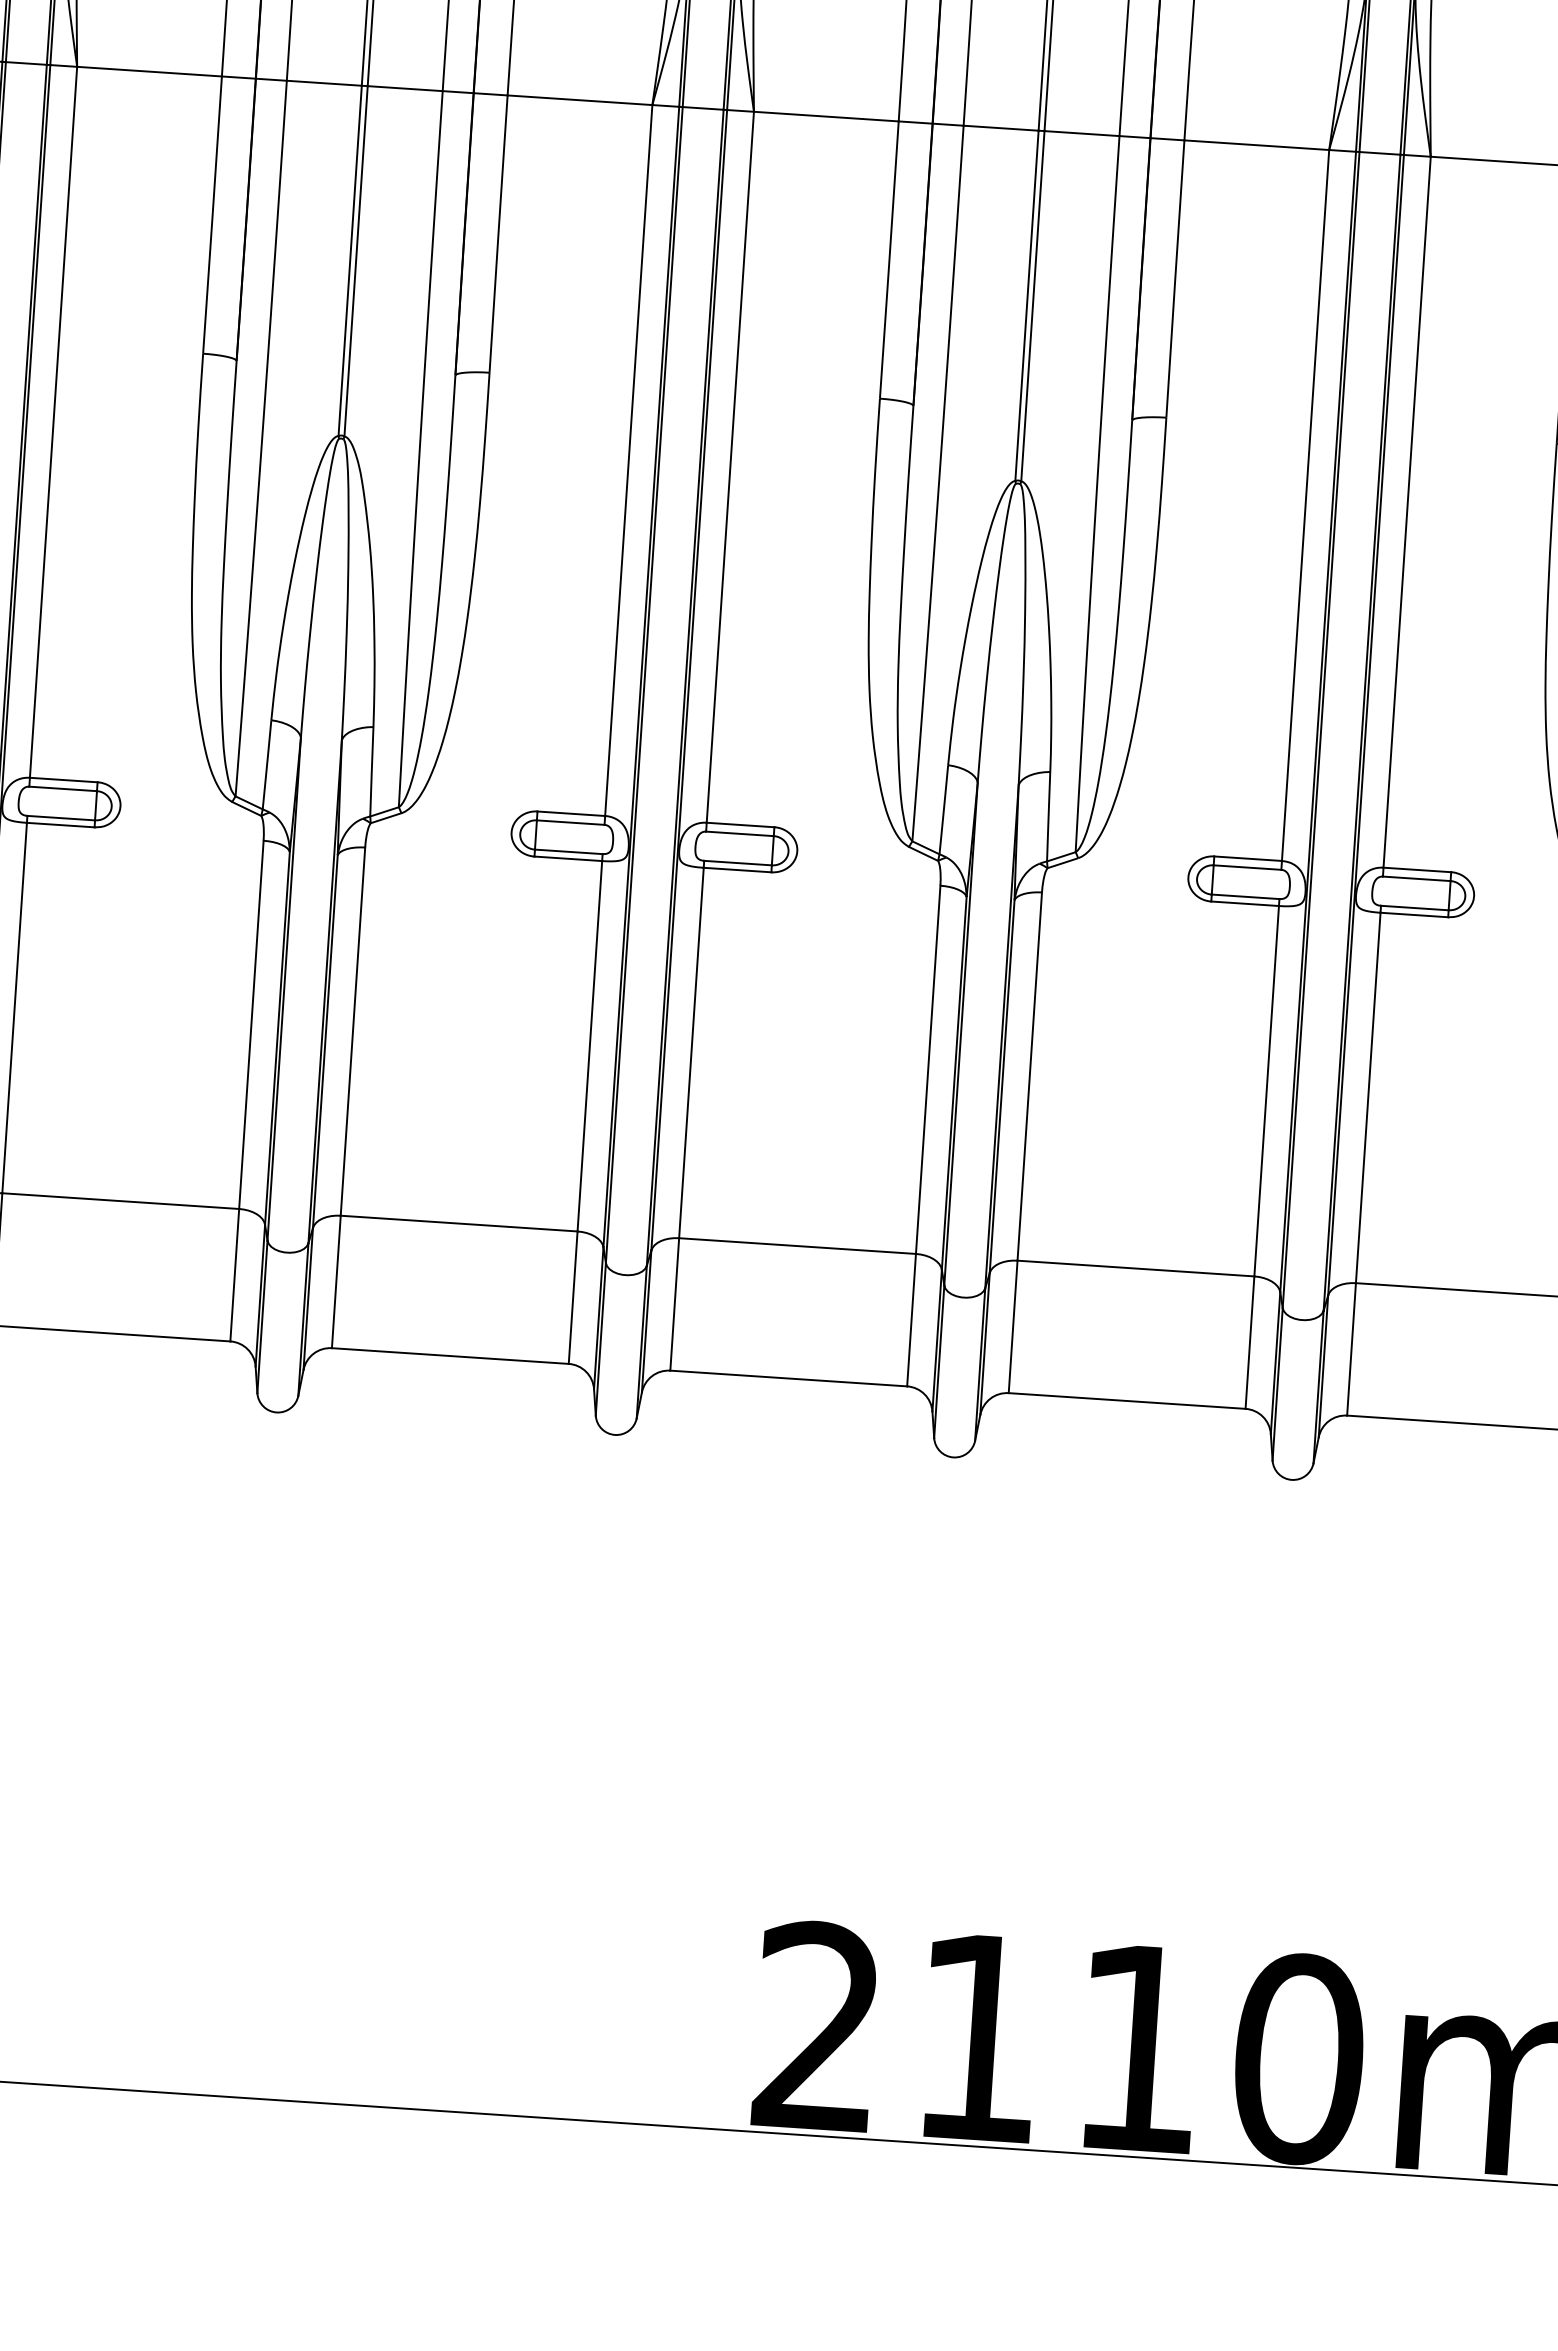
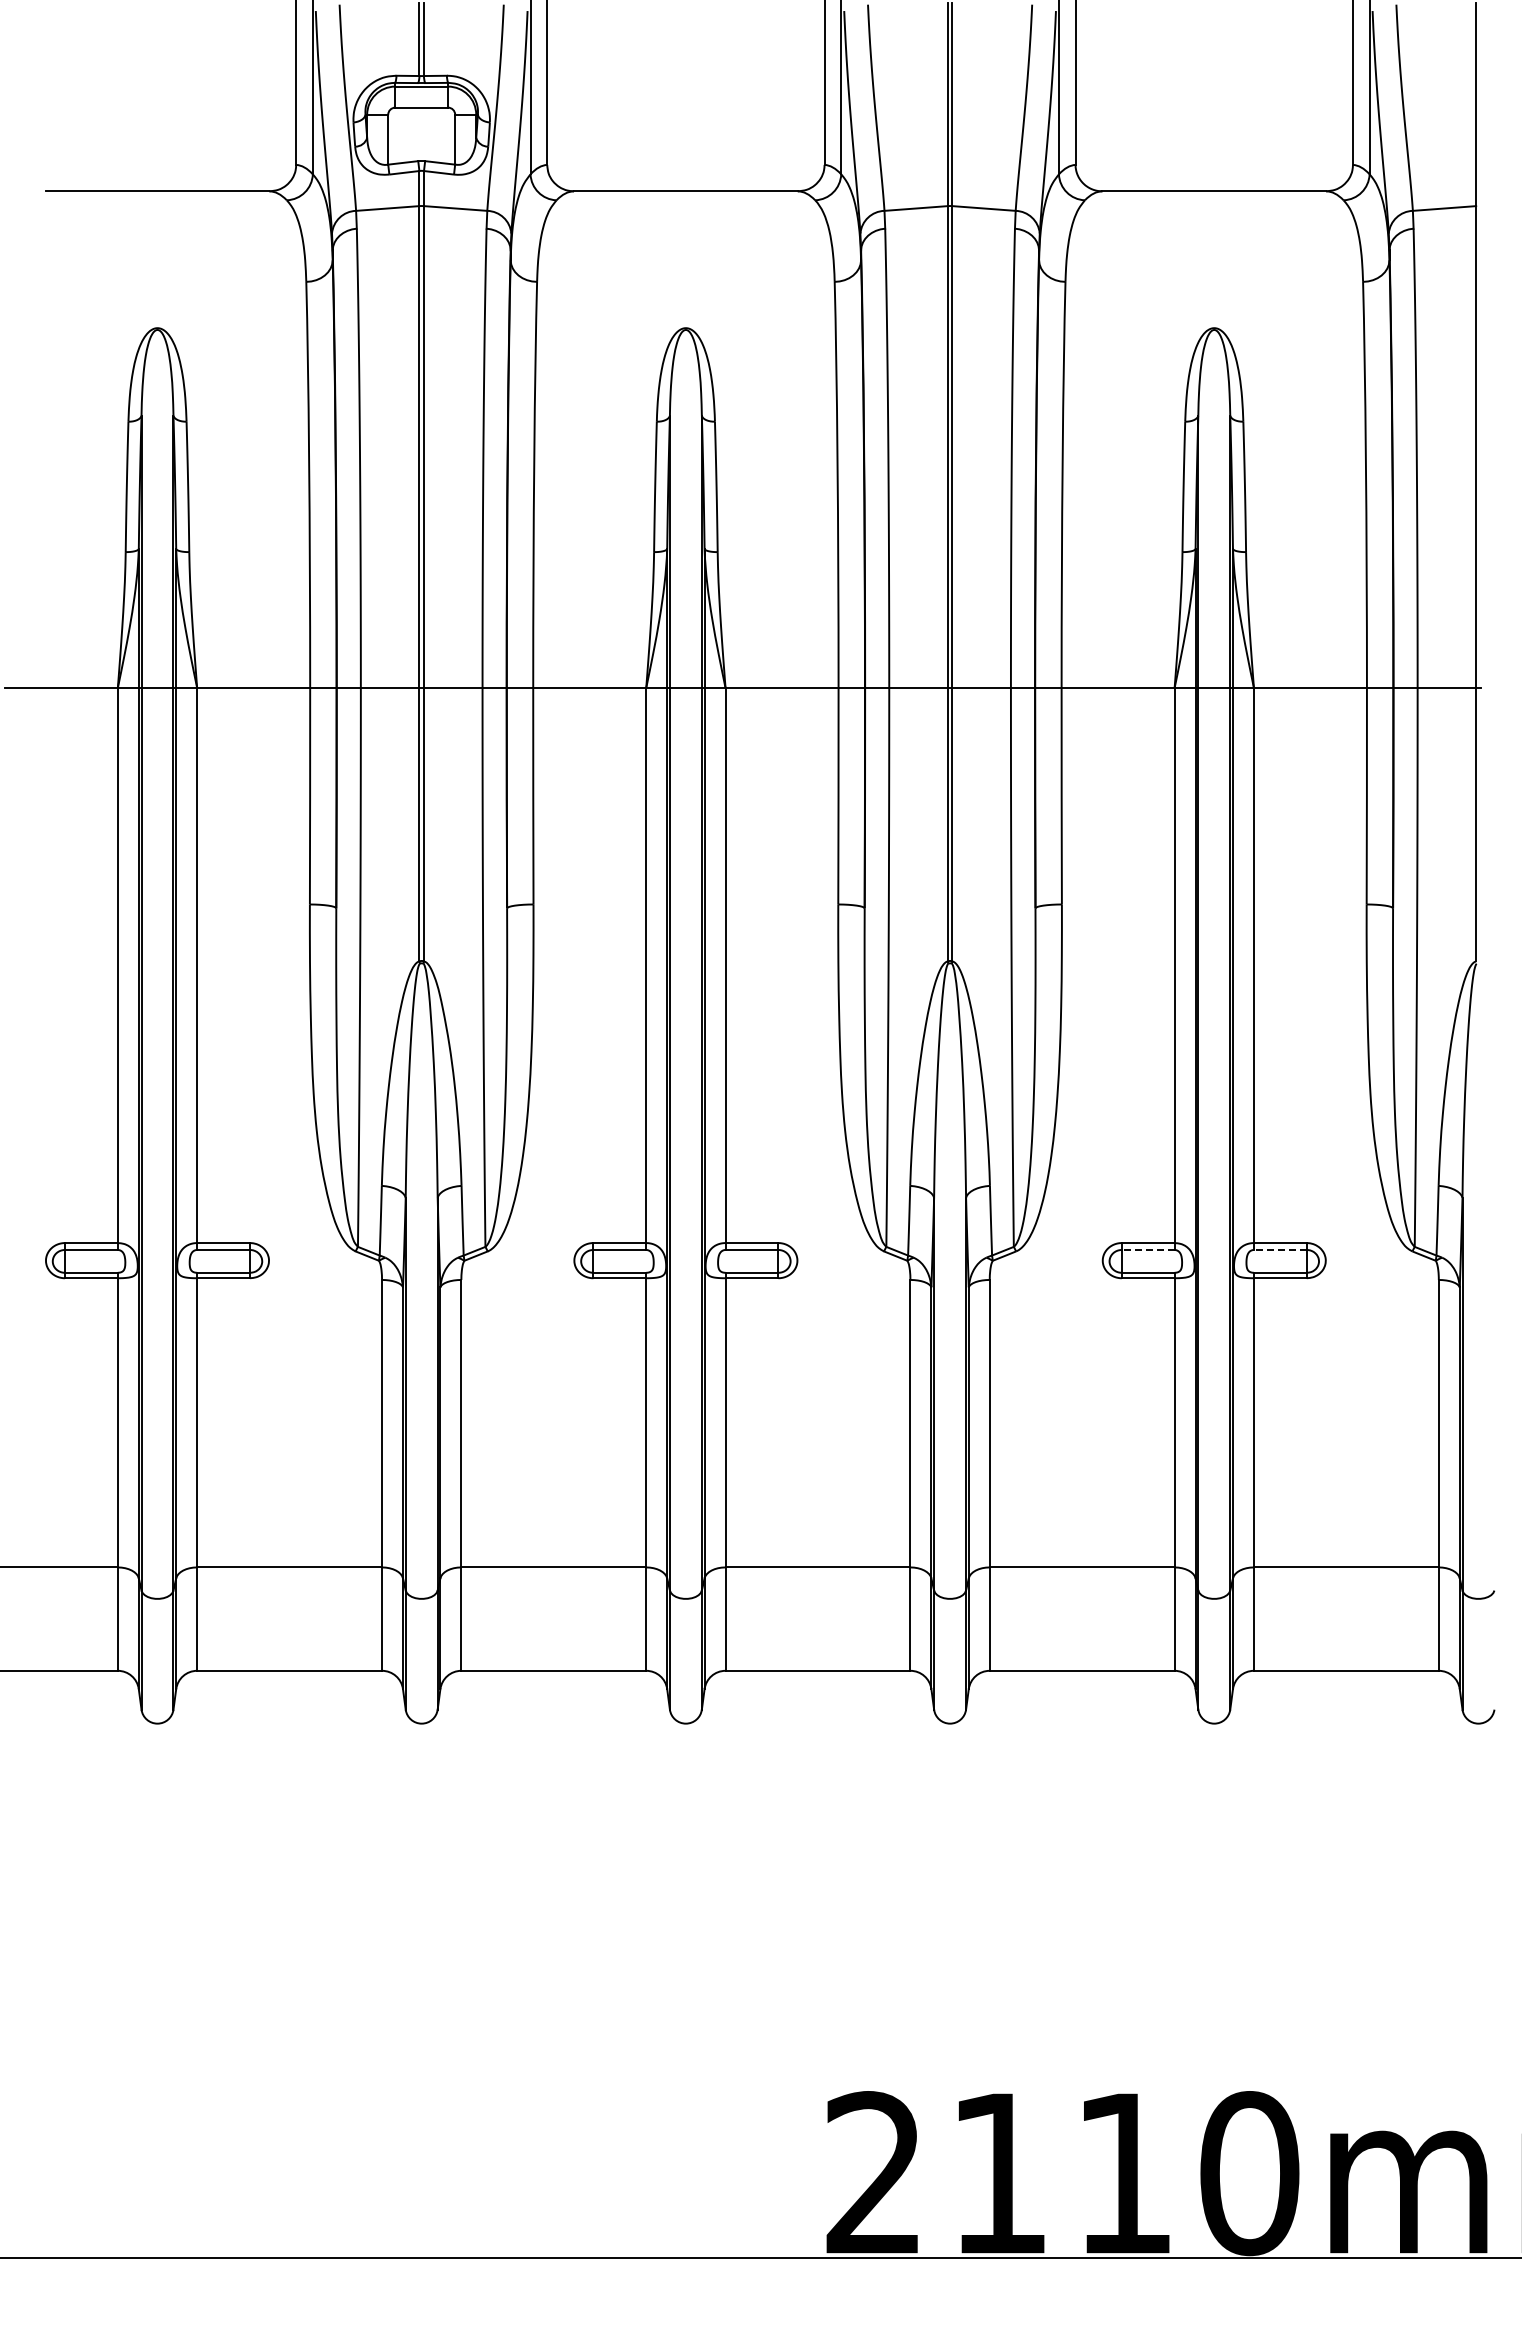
line: (1246, 868) -> (1147, 1250), solid -> dashed
line: (1415, 879) -> (1279, 1250), solid -> dashed

